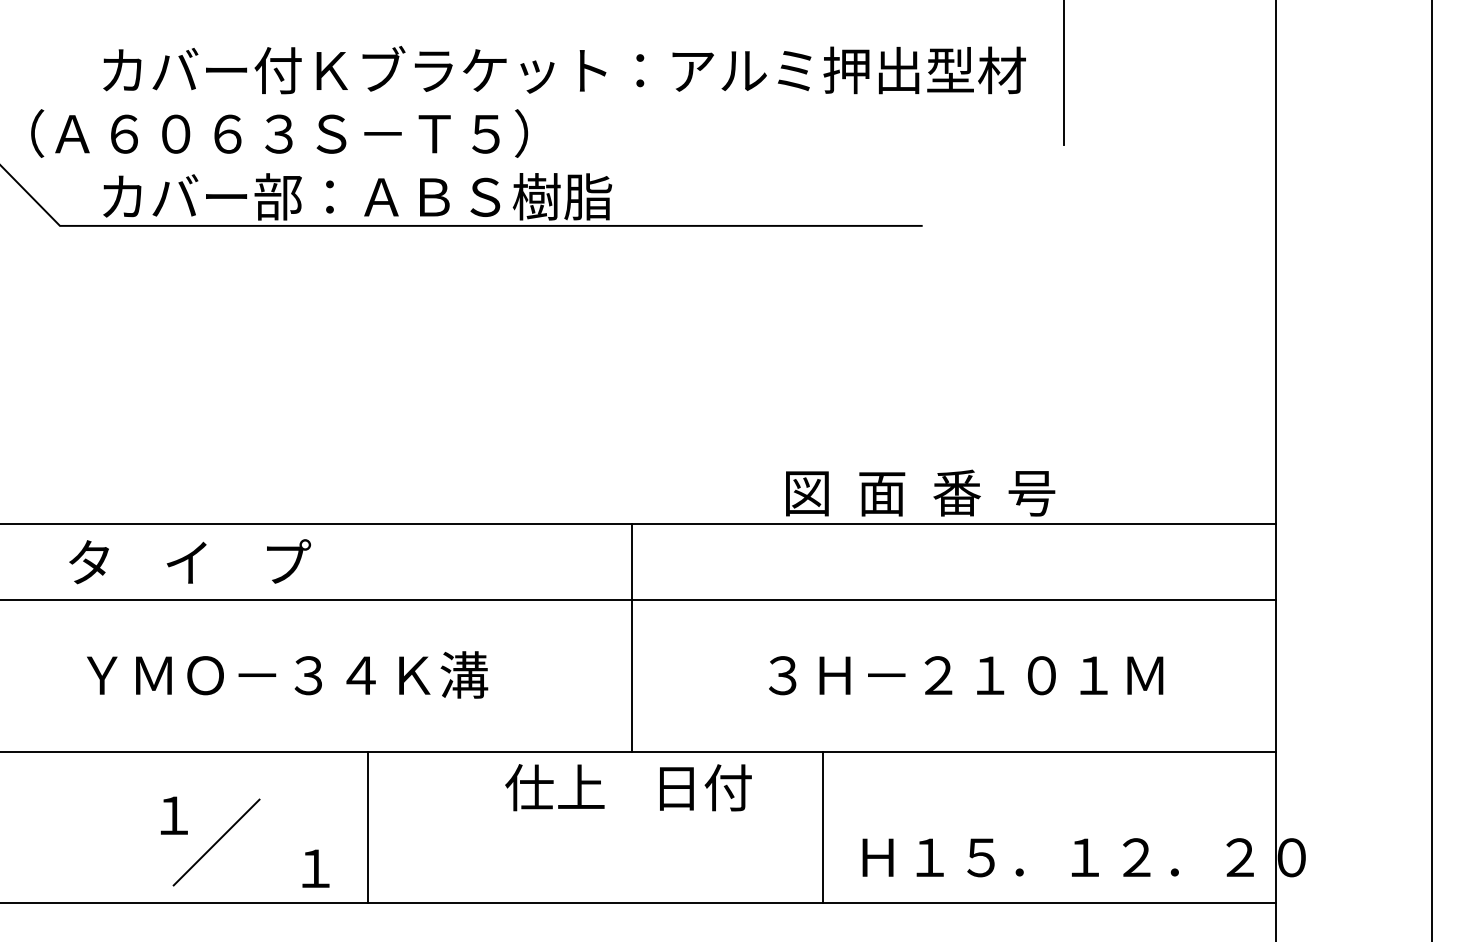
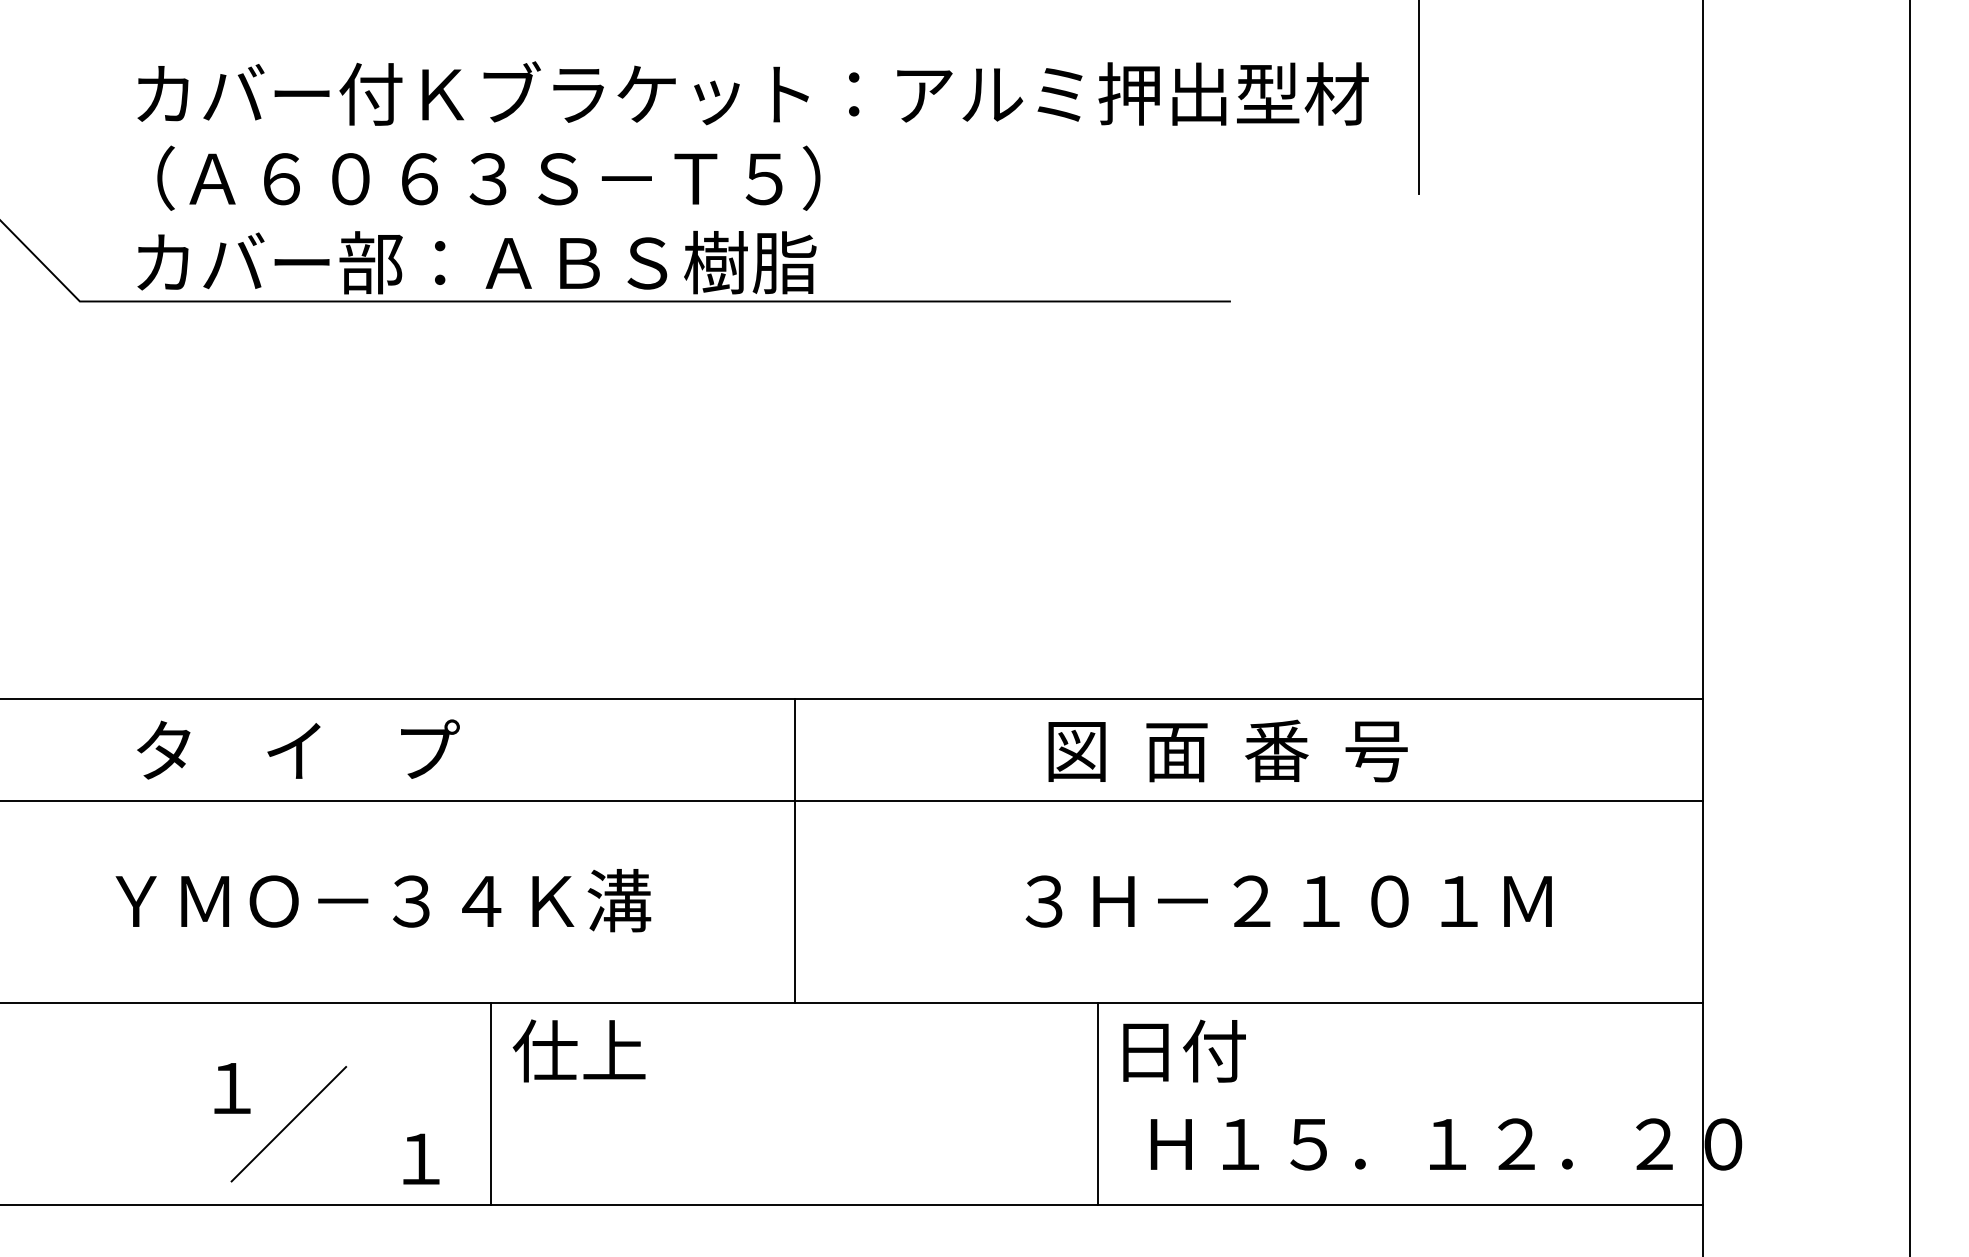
text: (279, 132) -> (488, 177), moved
text: (920, 492) -> (1227, 750), moved
text: (190, 561) -> (298, 749), moved
line: (632, 637) -> (794, 850), moved
text: (554, 787) -> (578, 1050), moved
text: (705, 787) -> (1184, 1050), moved

